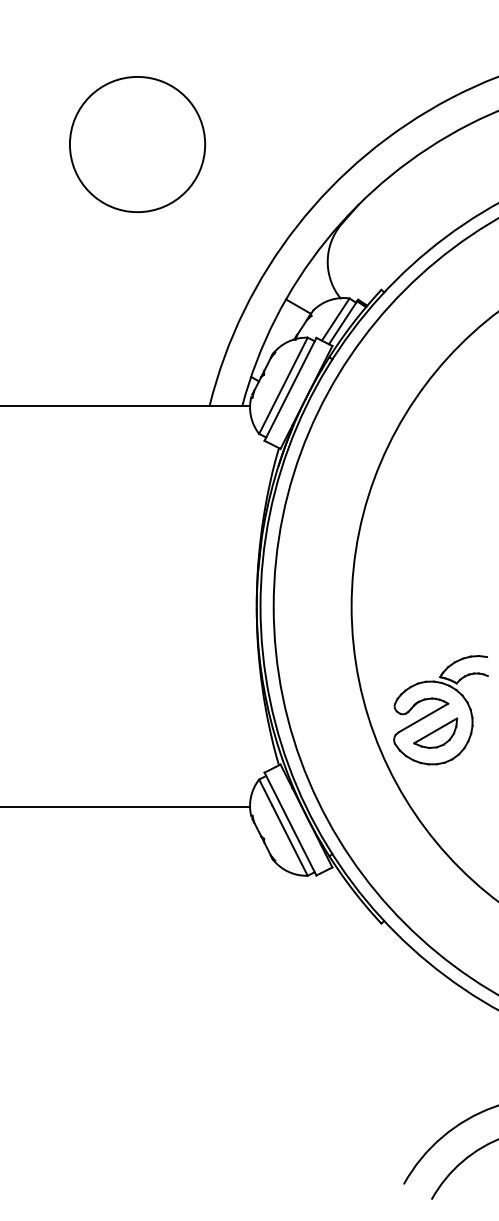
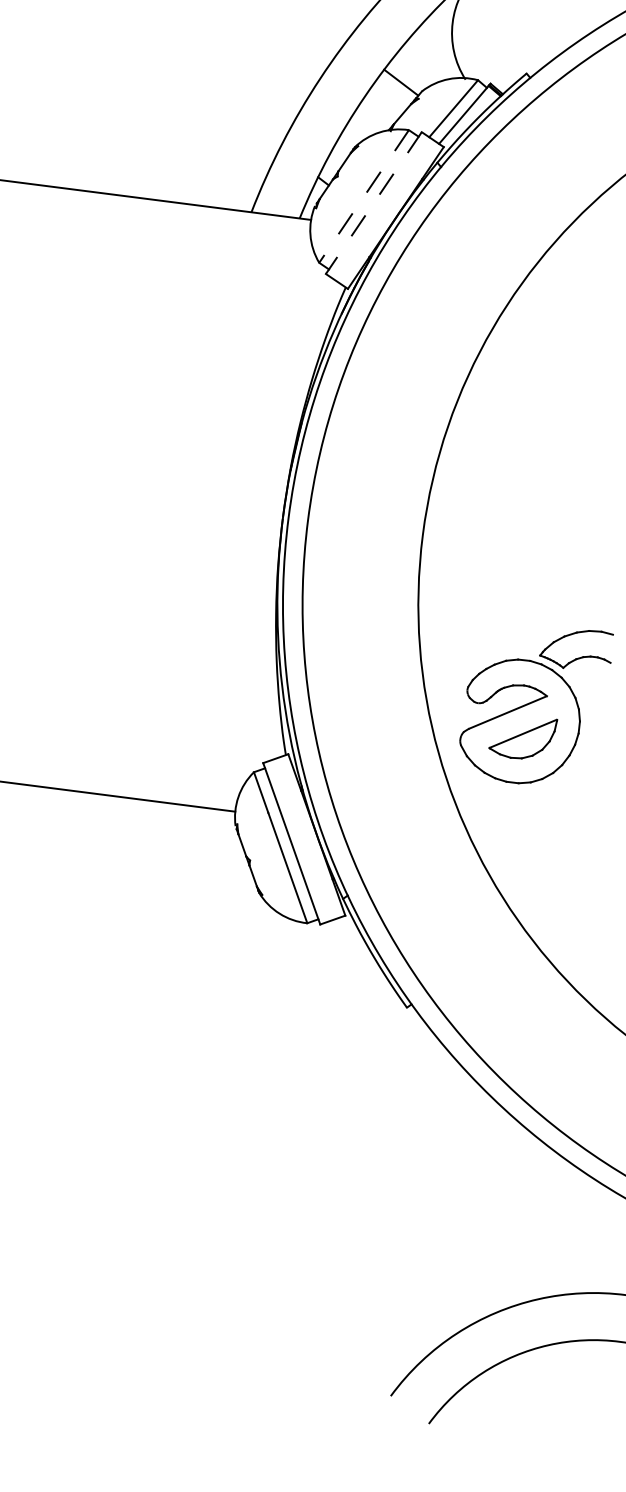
line: (283, 385) -> (364, 196), solid -> dashed
line: (290, 389) -> (373, 203), solid -> dashed

